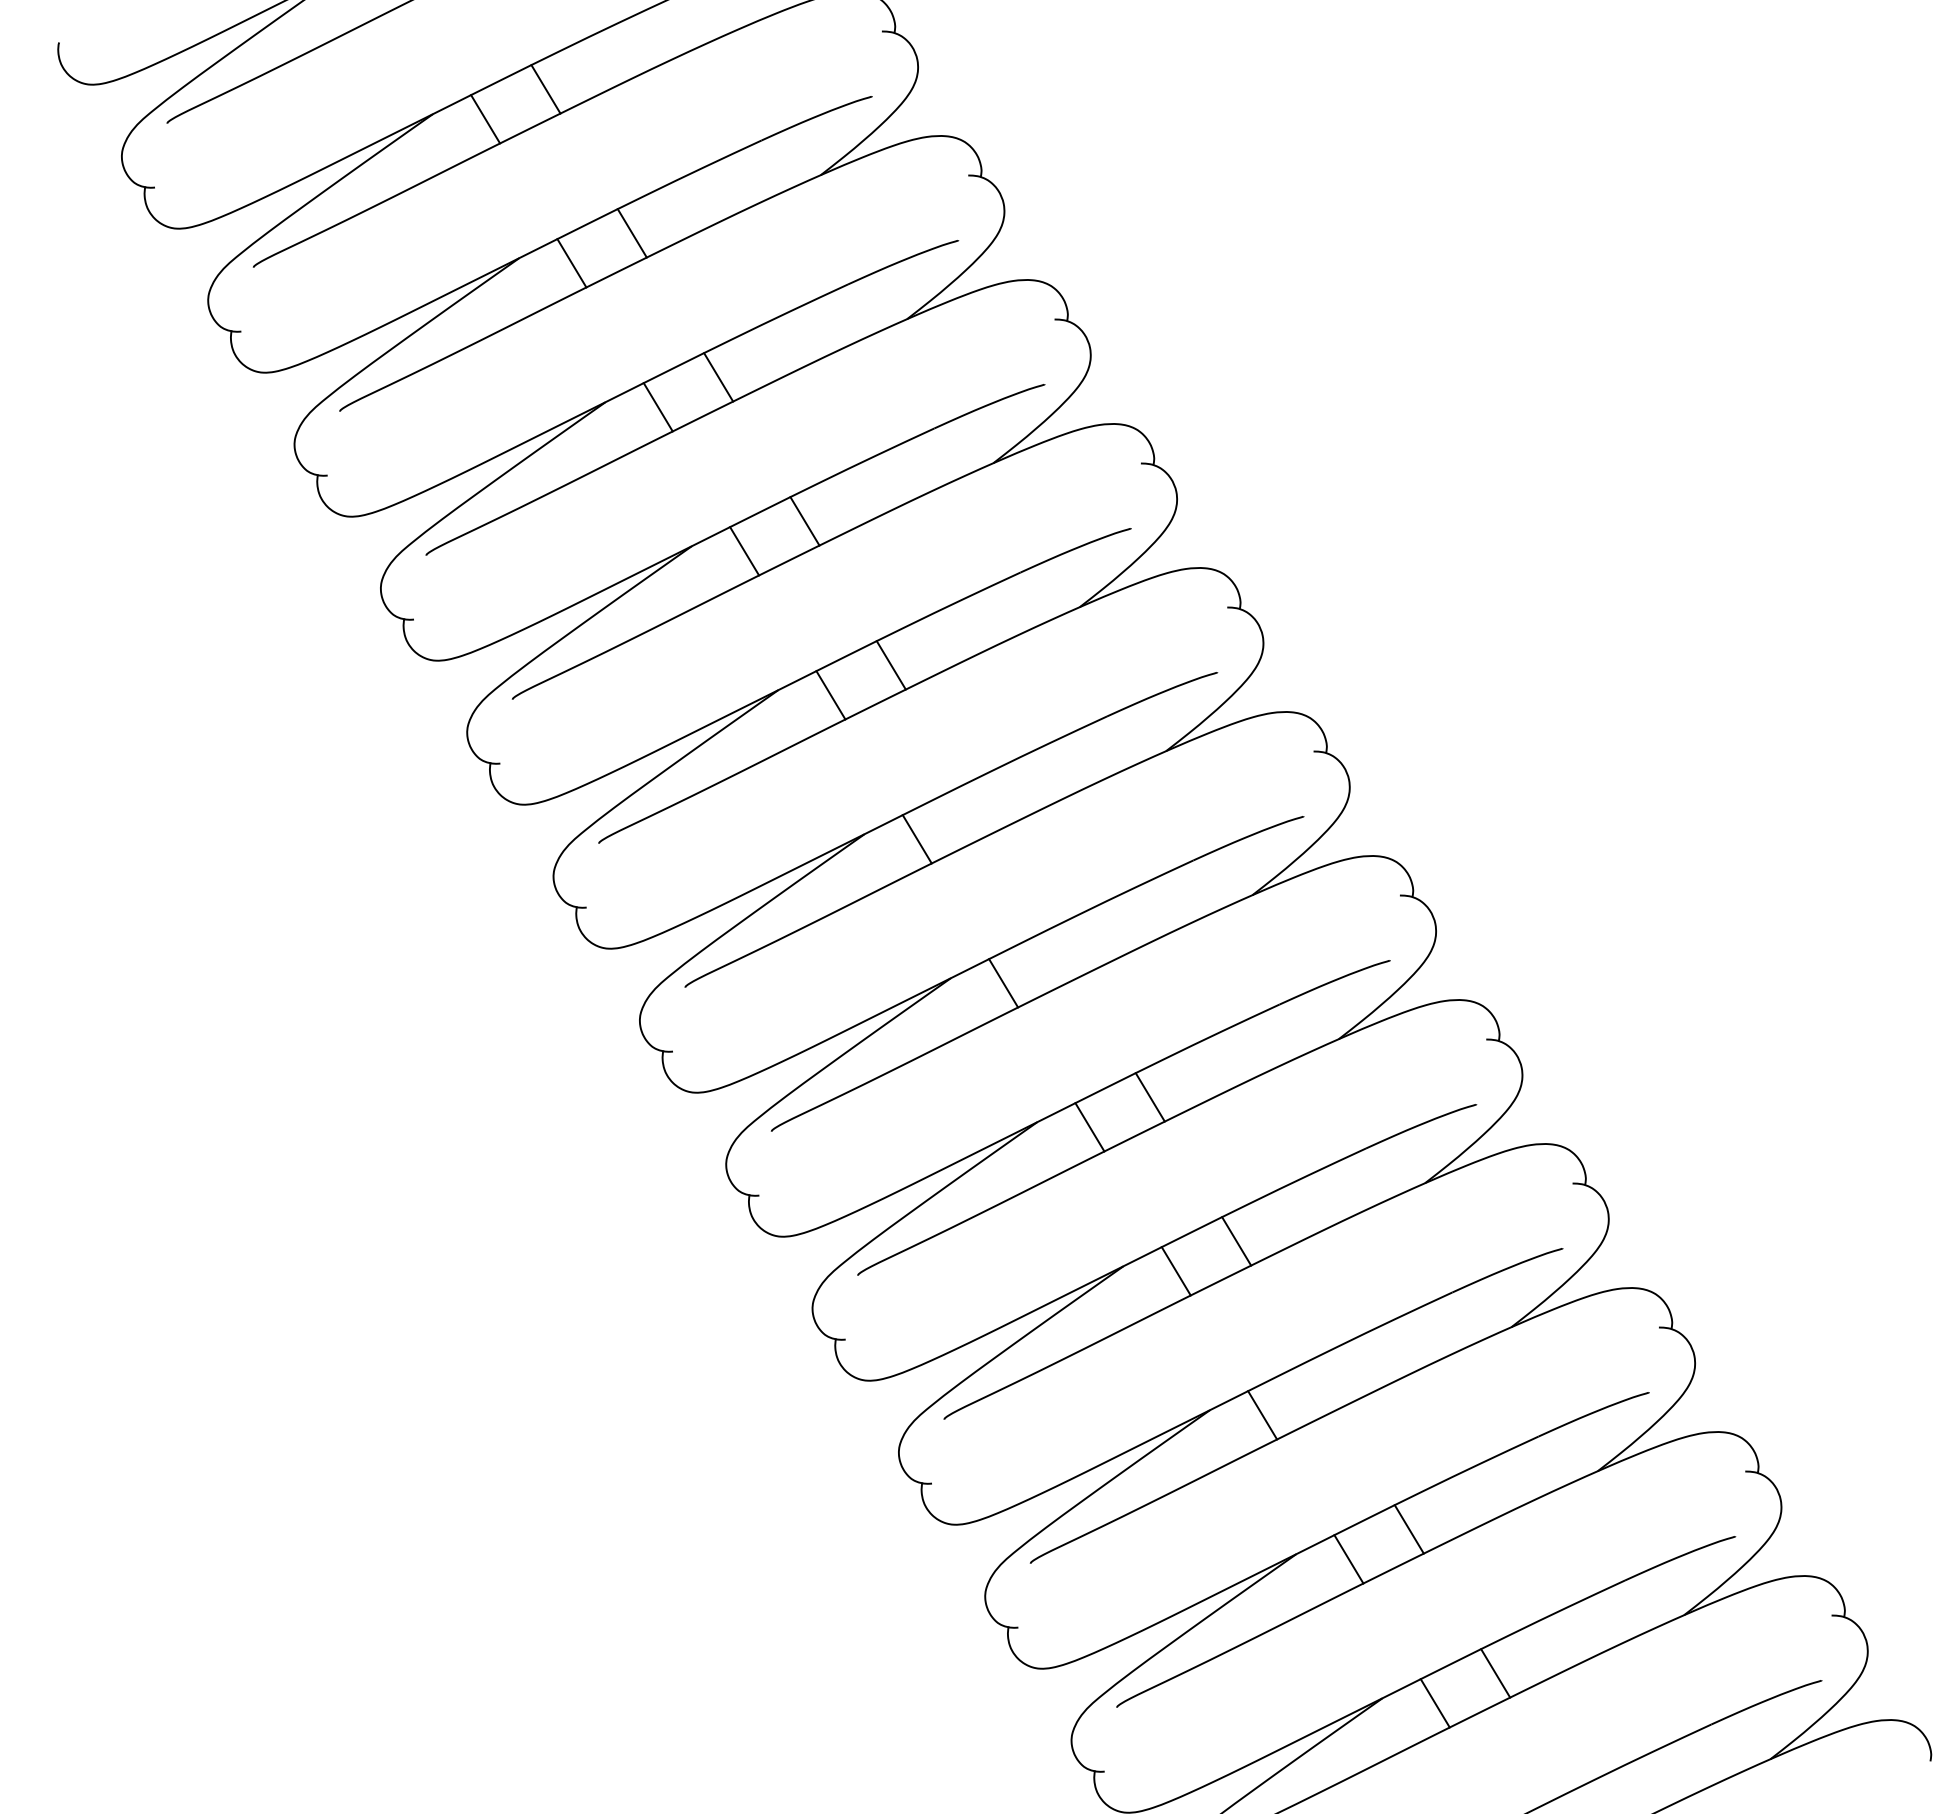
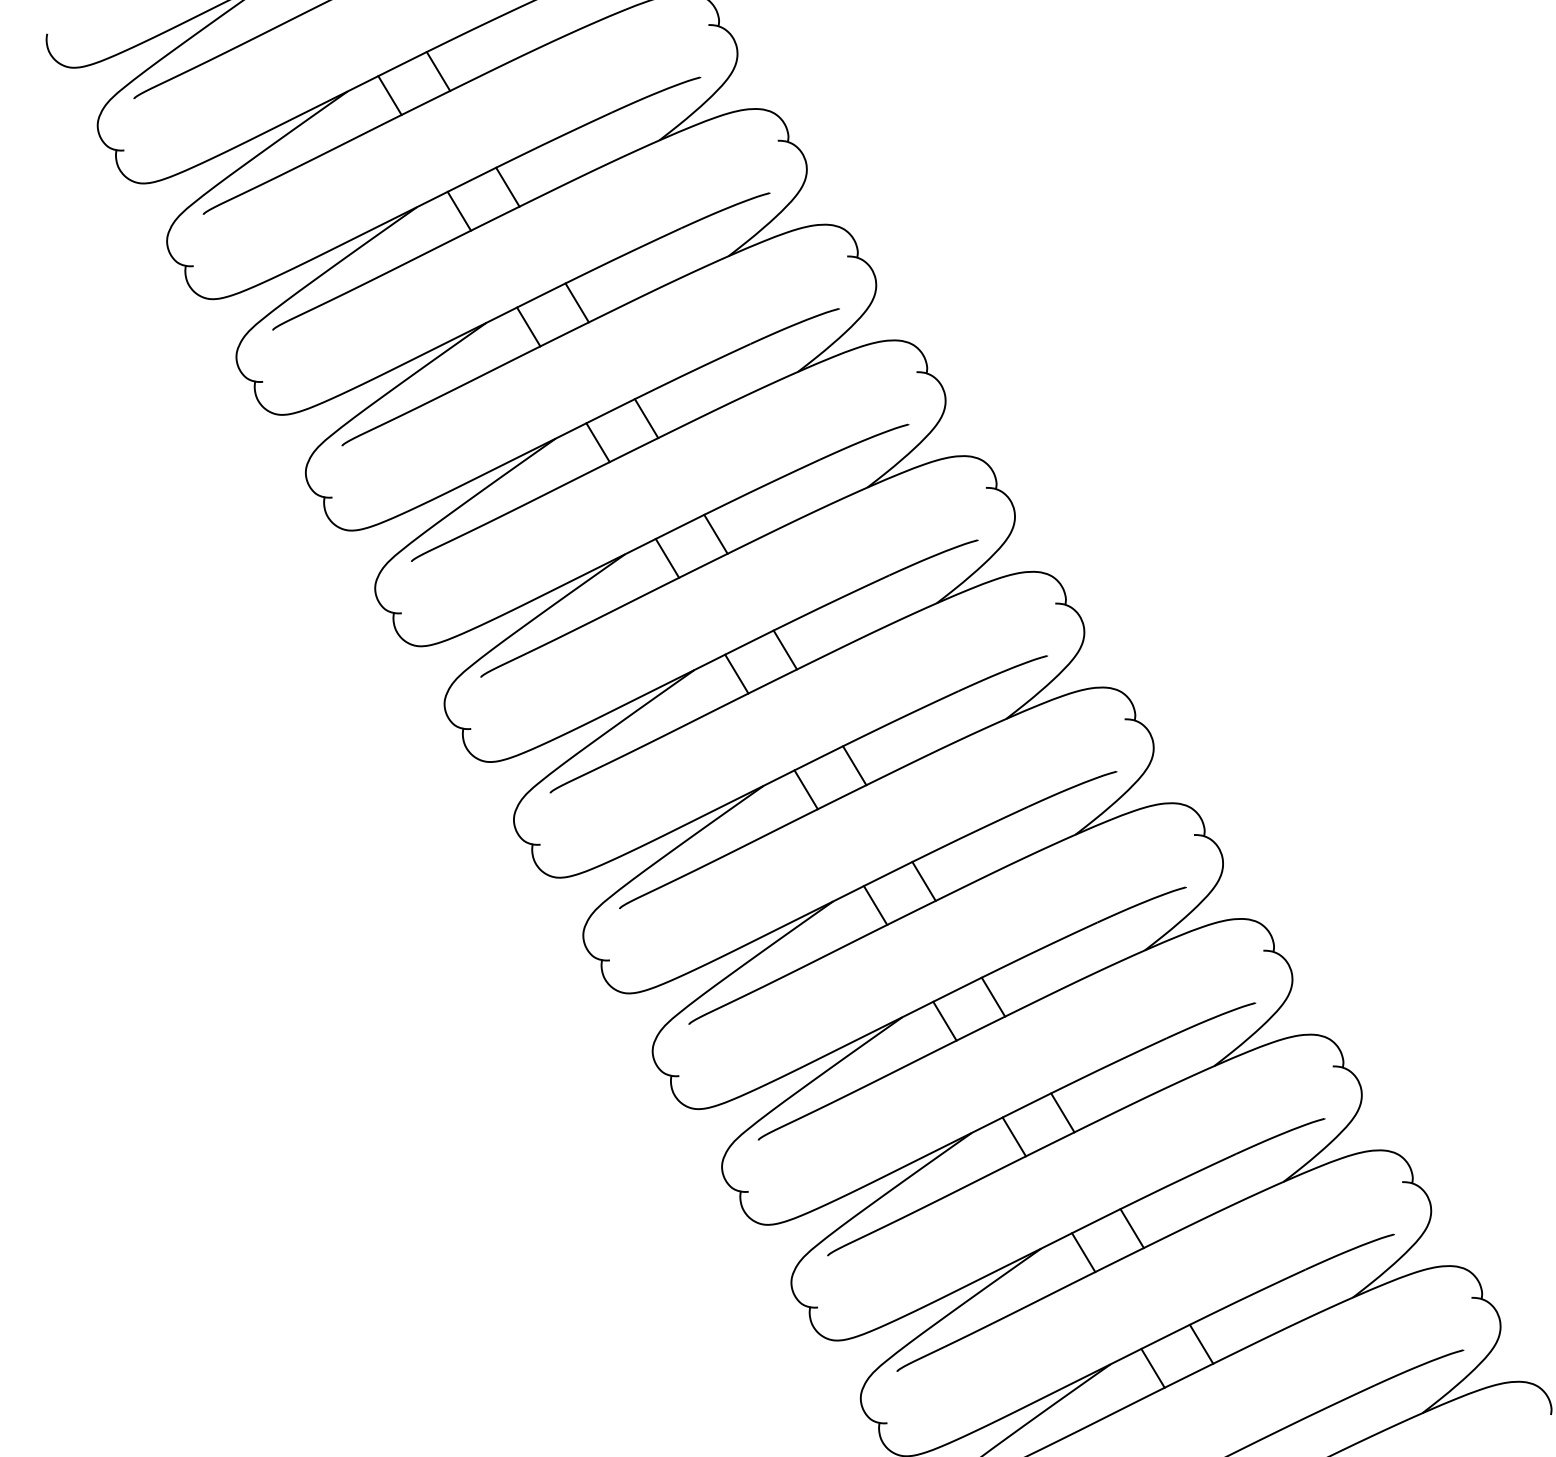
line: (977, 809) -> (785, 650), added
line: (1063, 953) -> (854, 765), added
line: (1322, 1385) -> (1062, 1112), added

